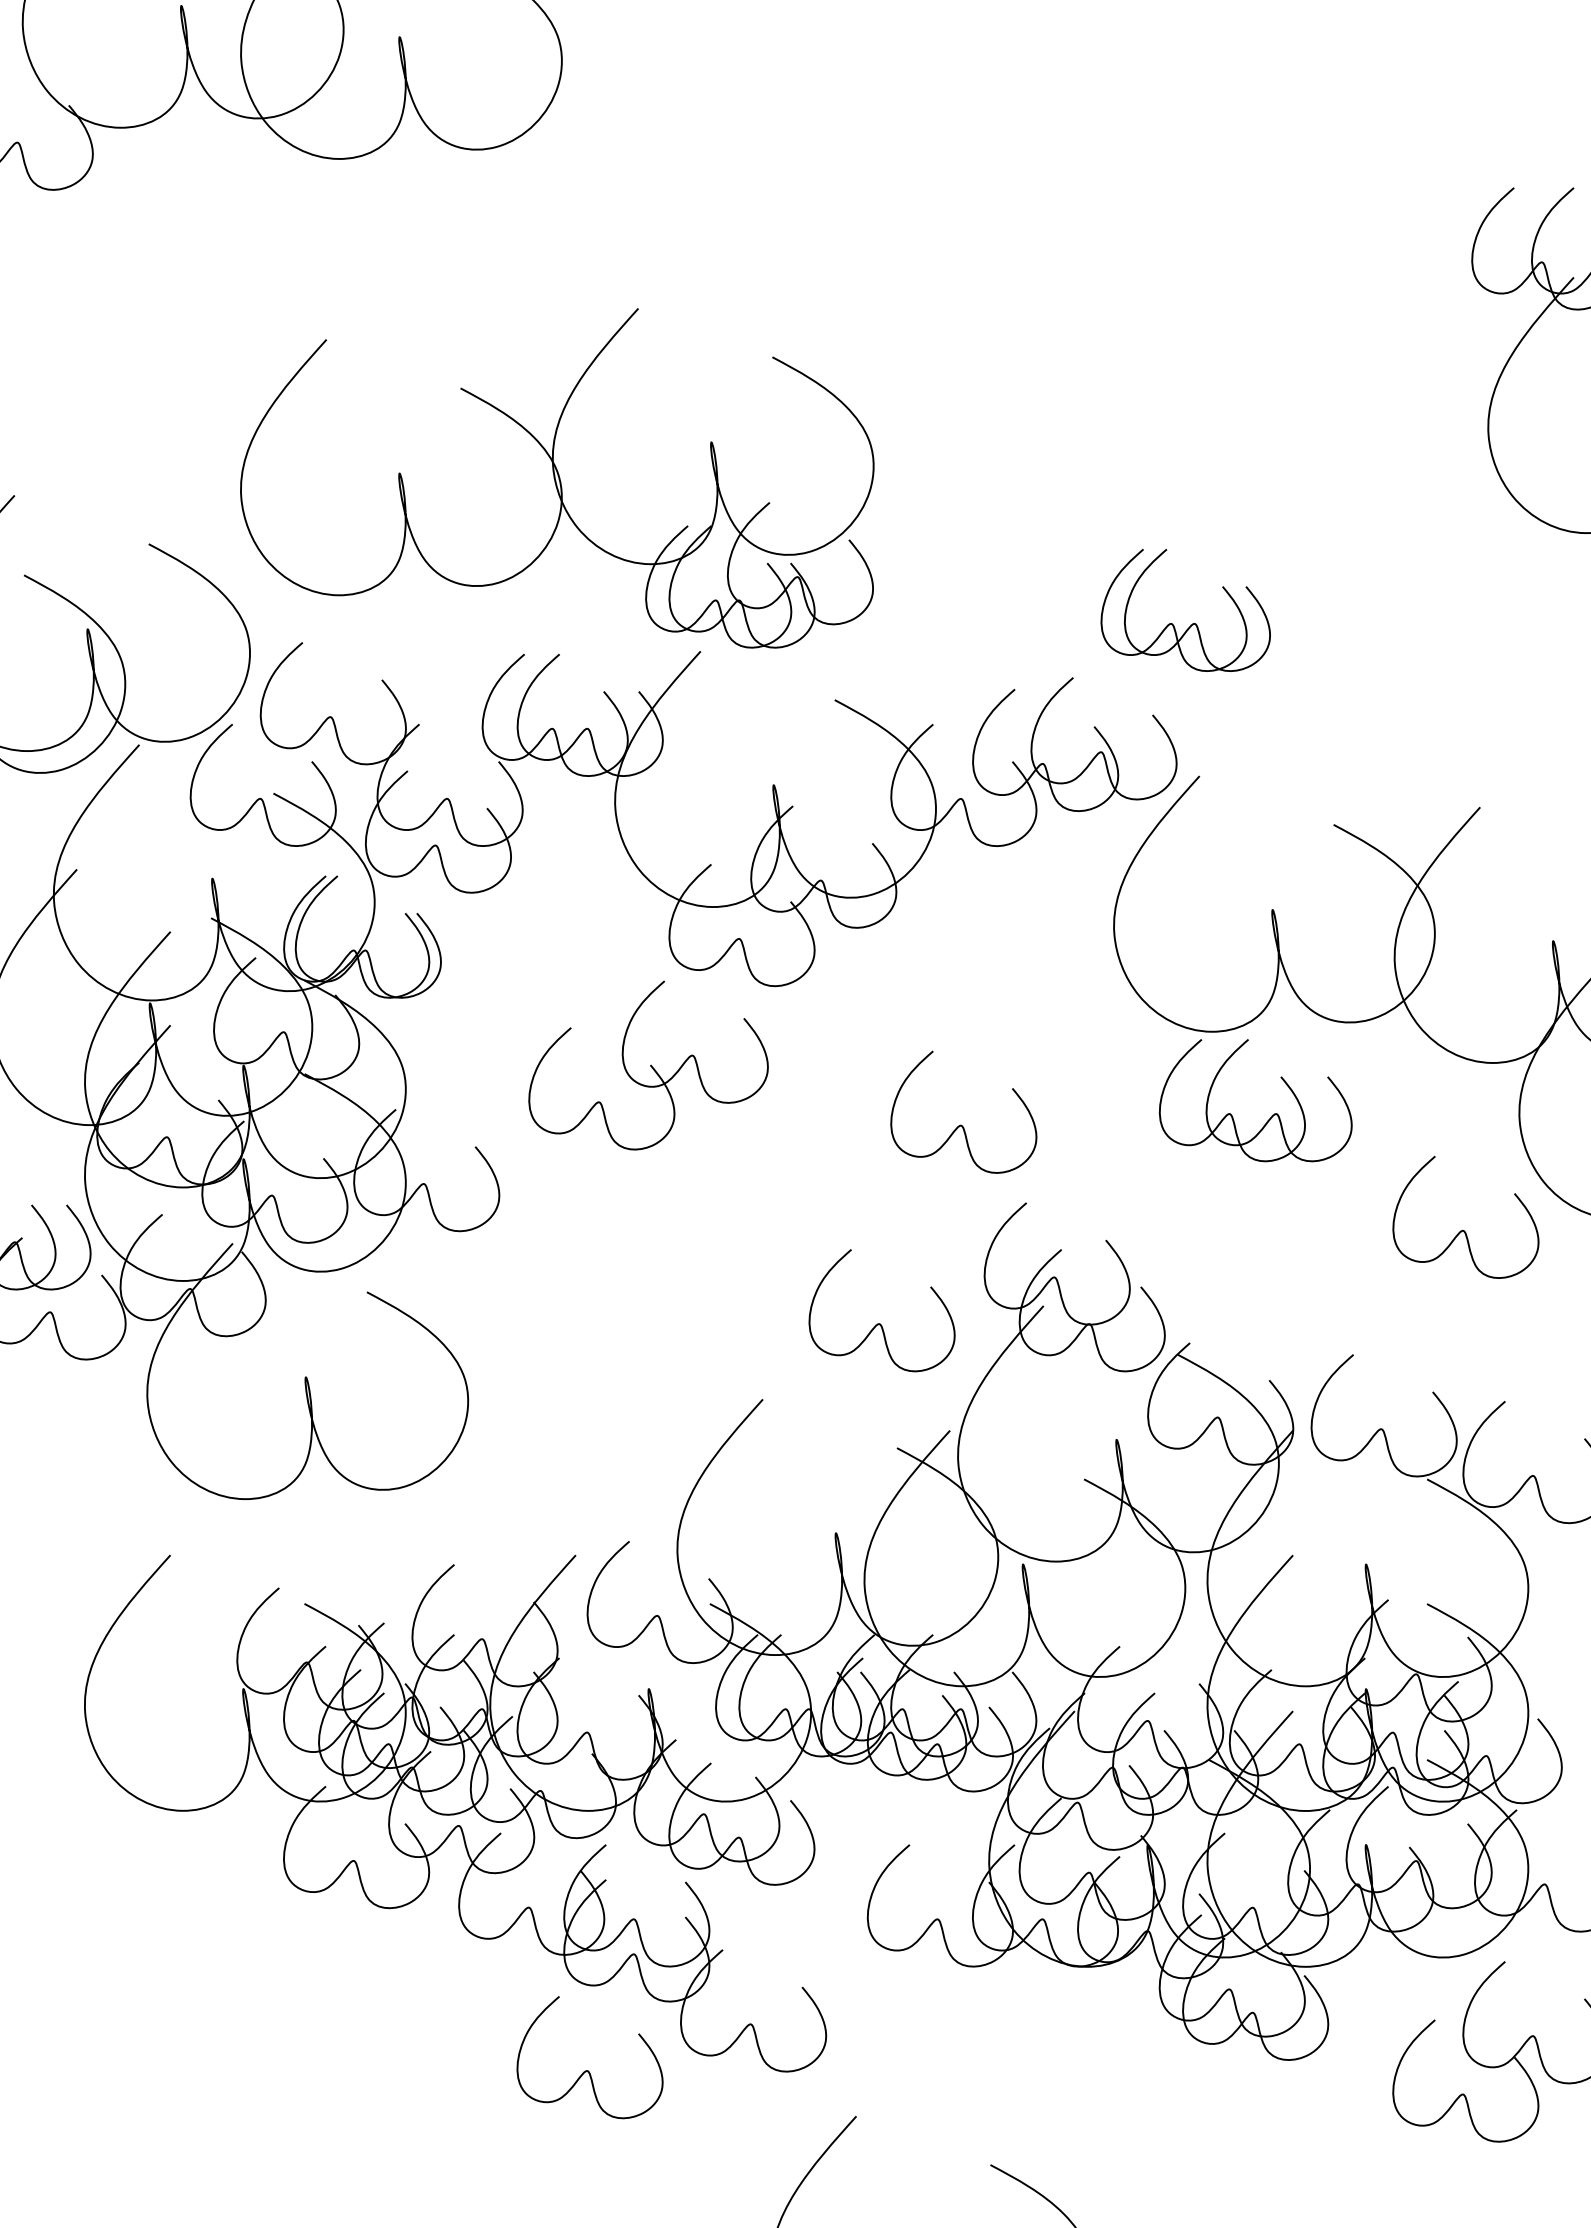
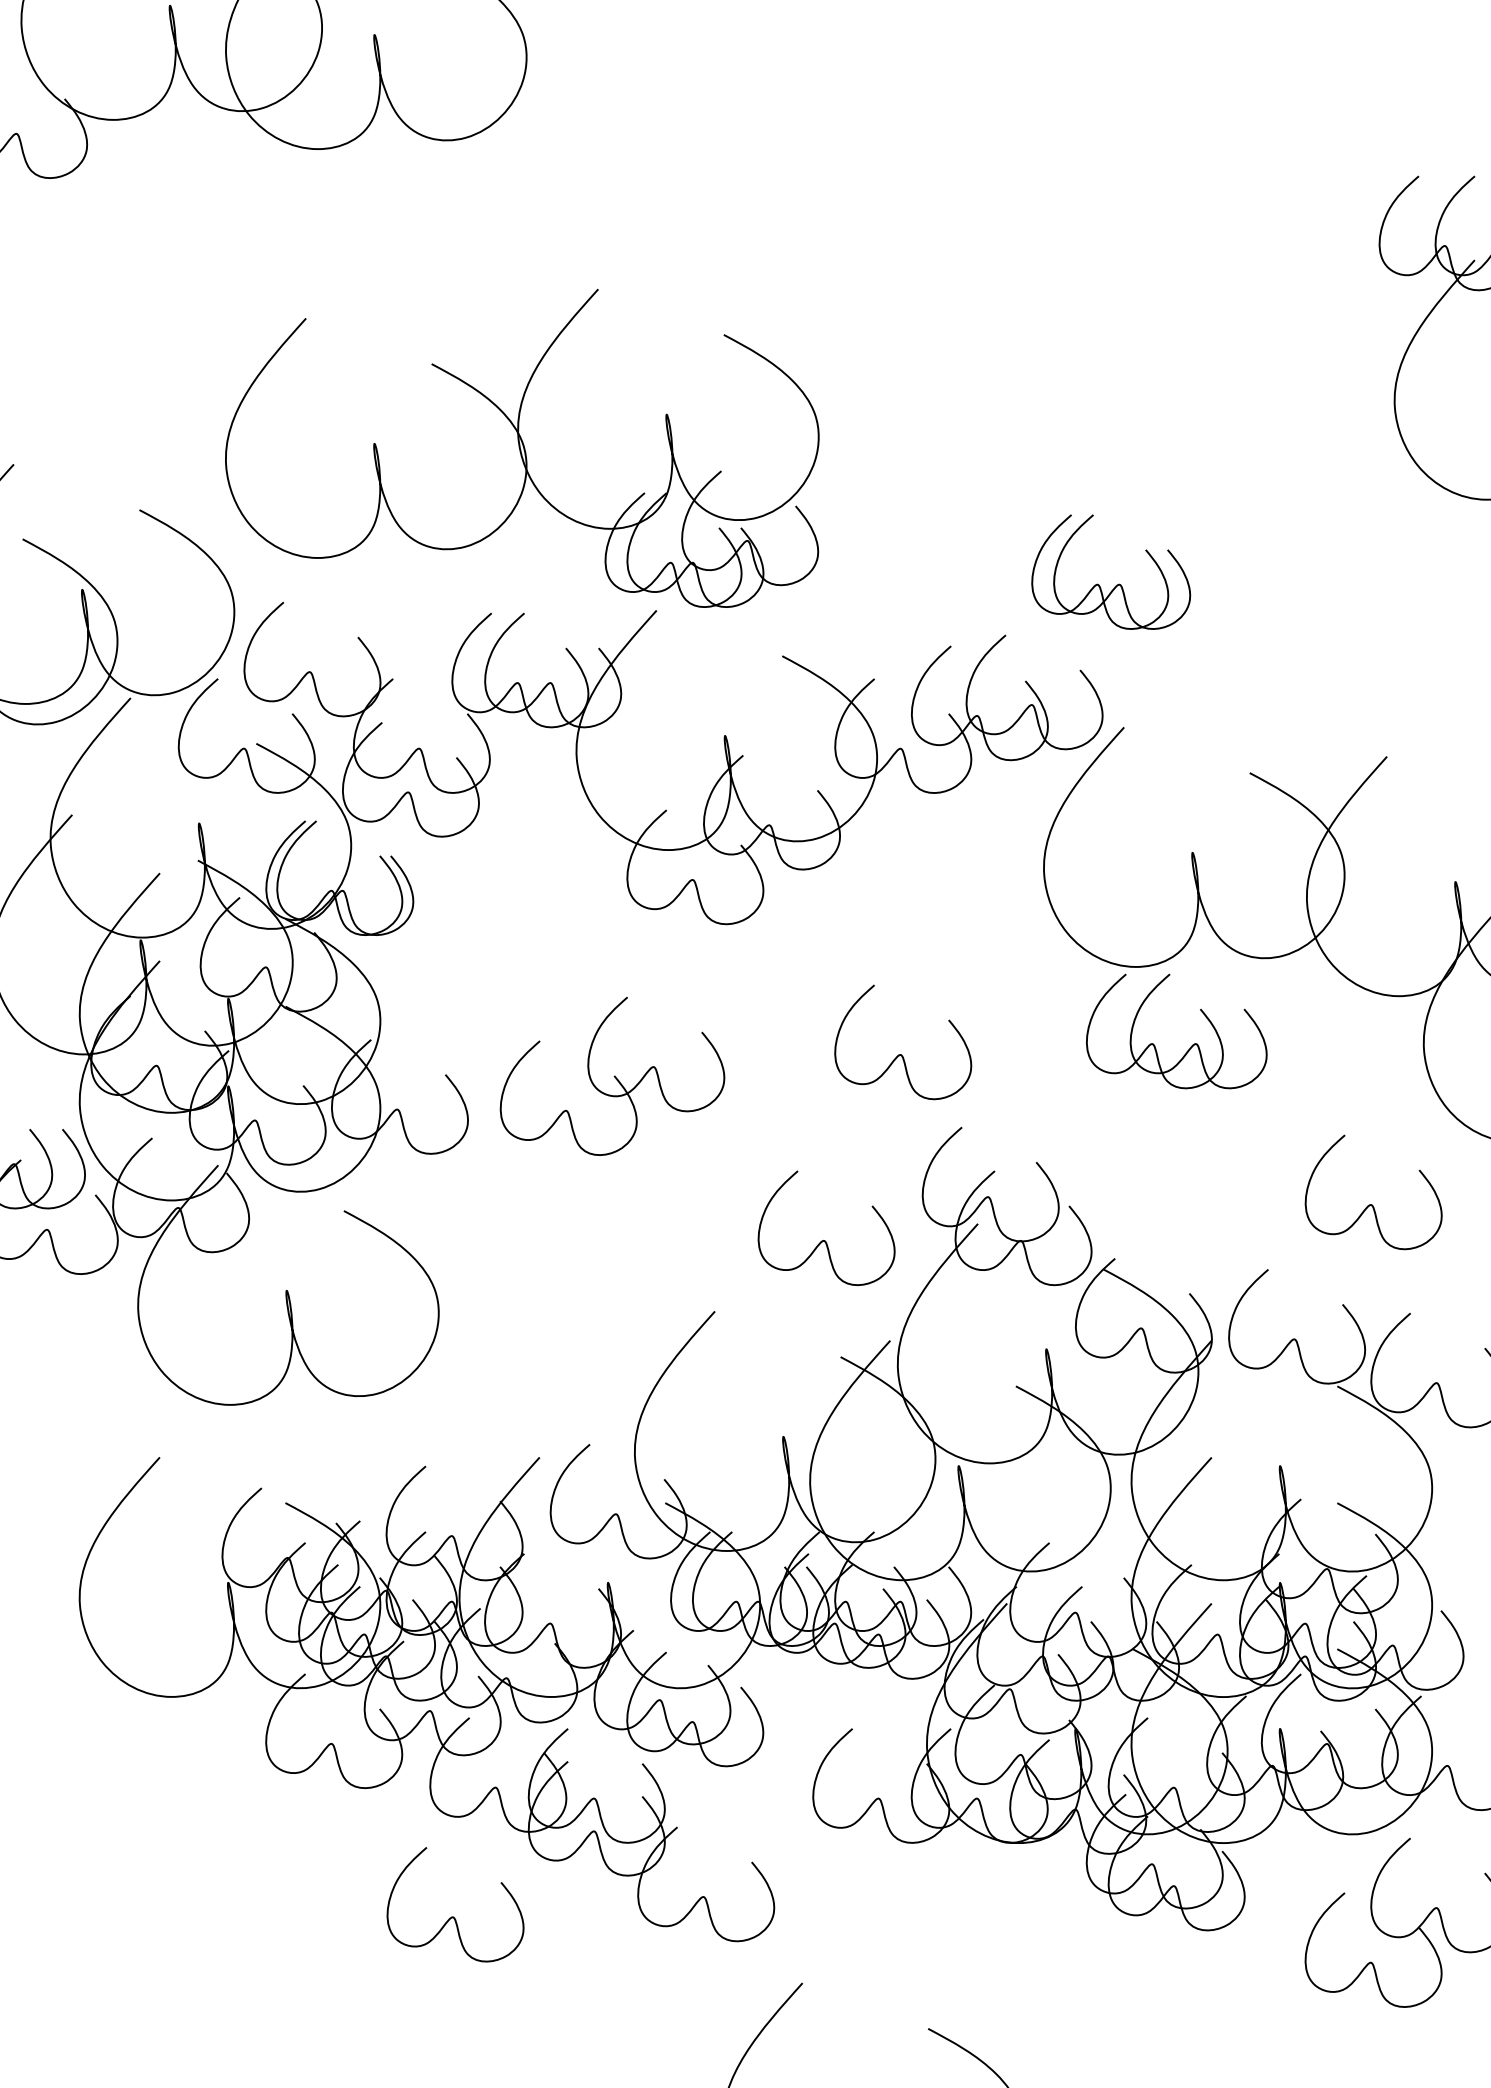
part: (648, 1065) -> (612, 1076), moved
curve: (1464, 1230) -> (1372, 1204), moved
curve: (588, 2070) -> (454, 1916), moved

